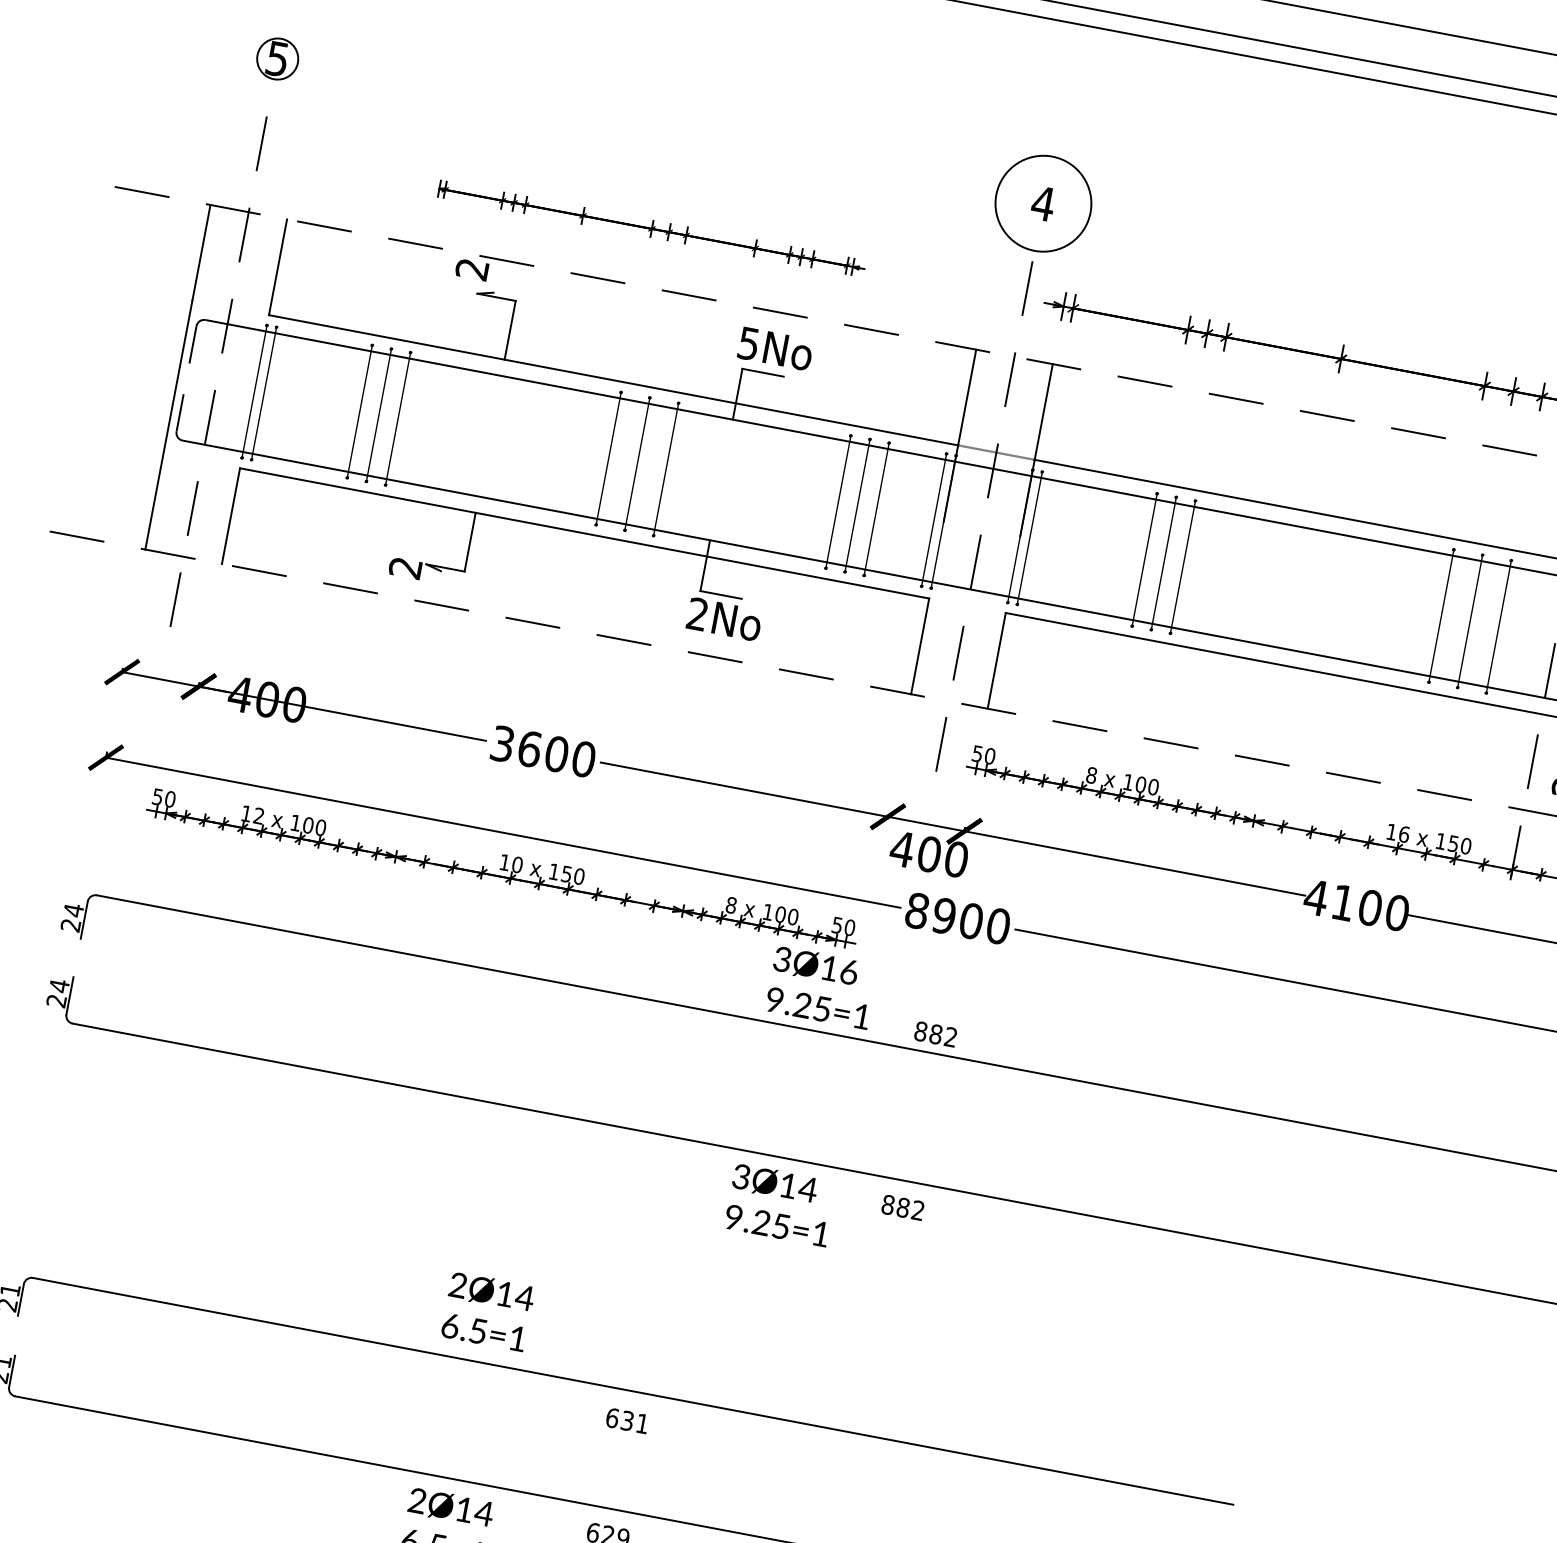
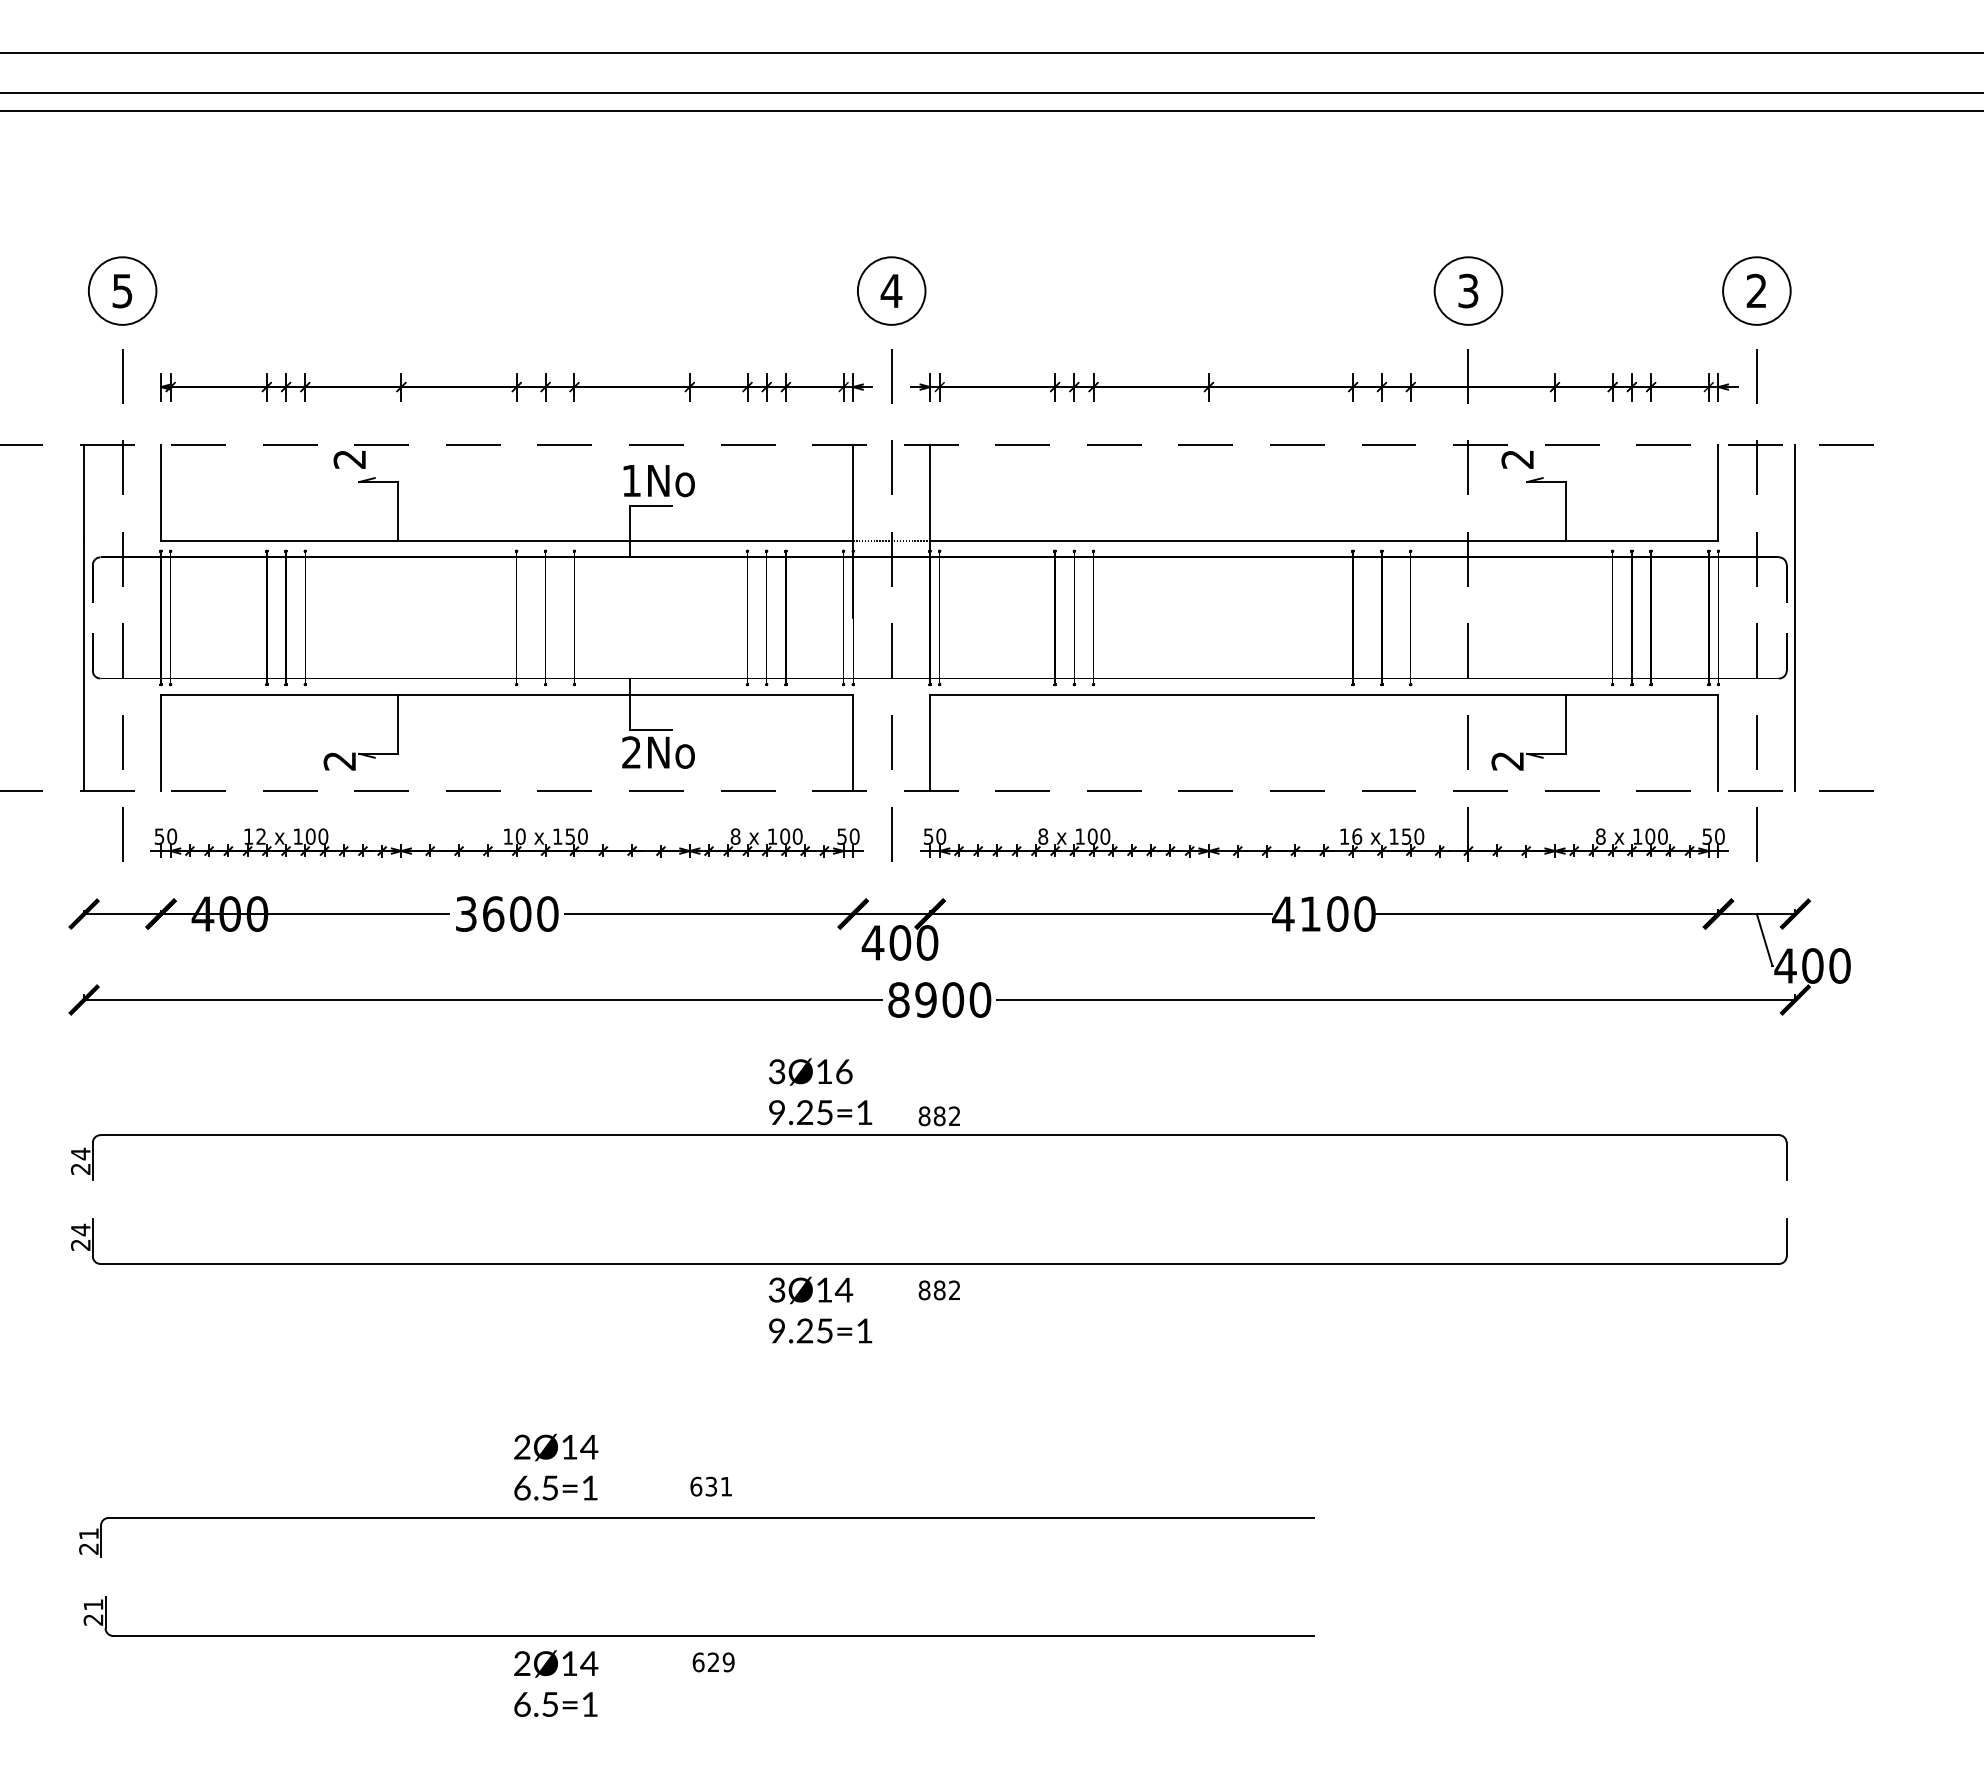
circle: (277, 58) -> (122, 290), size x1.67
circle: (1043, 203) -> (891, 290), size x0.71
part: (651, 229) -> (516, 387), size x1.67
text: (748, 344) -> (631, 481), 5No -> 1No
part: (502, 868) -> (506, 842), moved
text: (626, 1420) -> (710, 1486), moved

